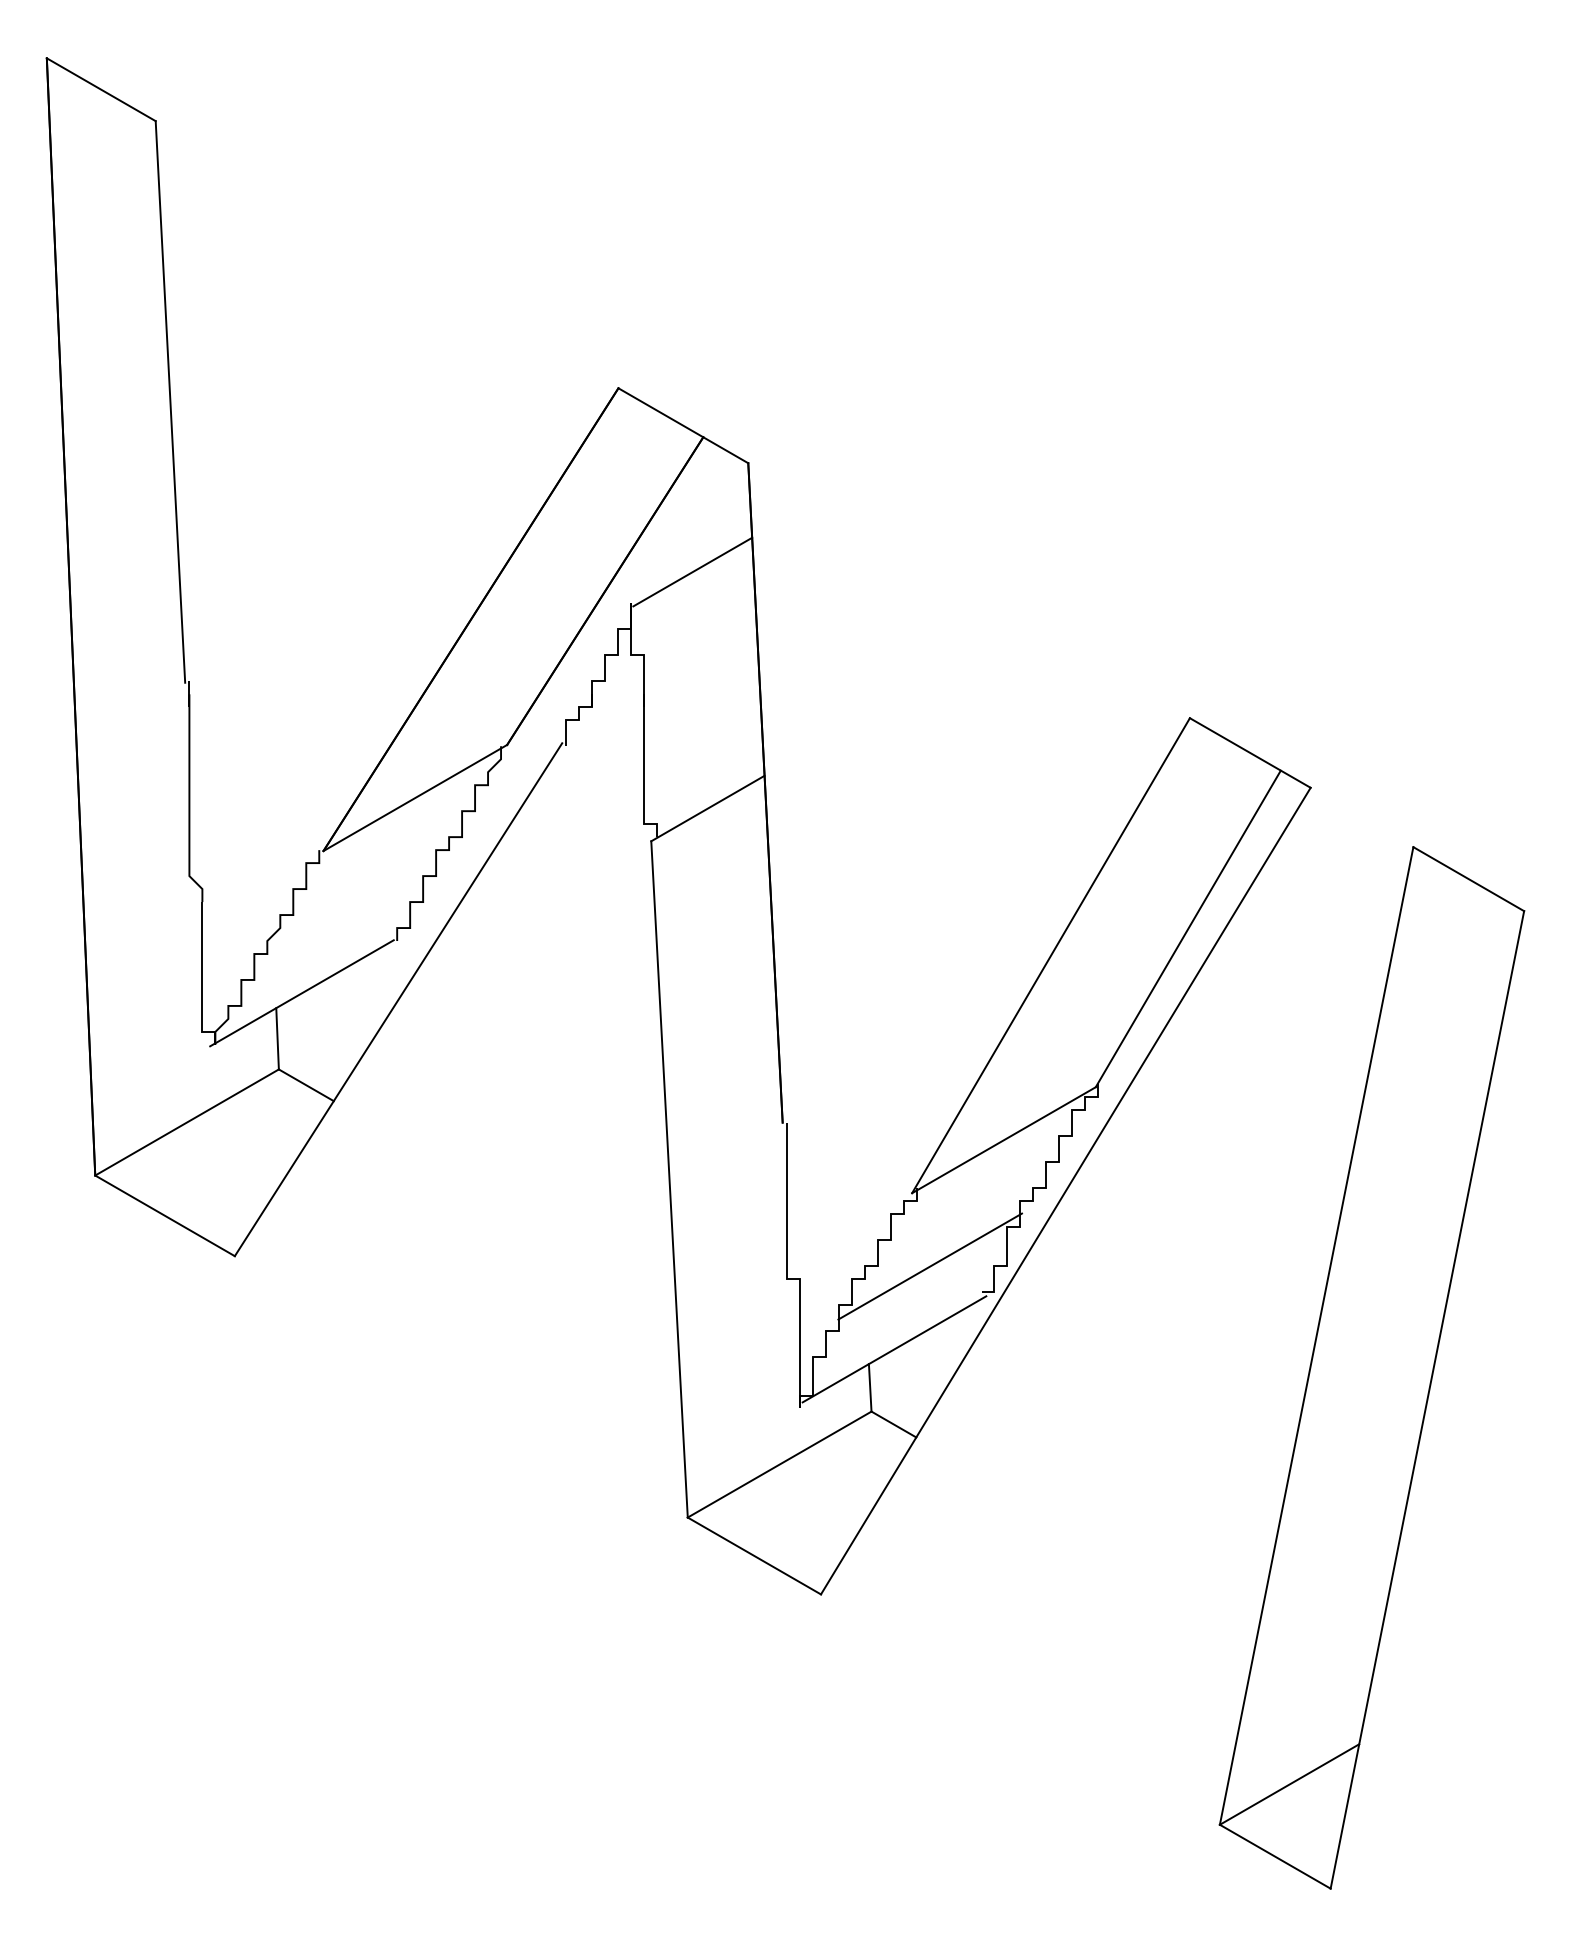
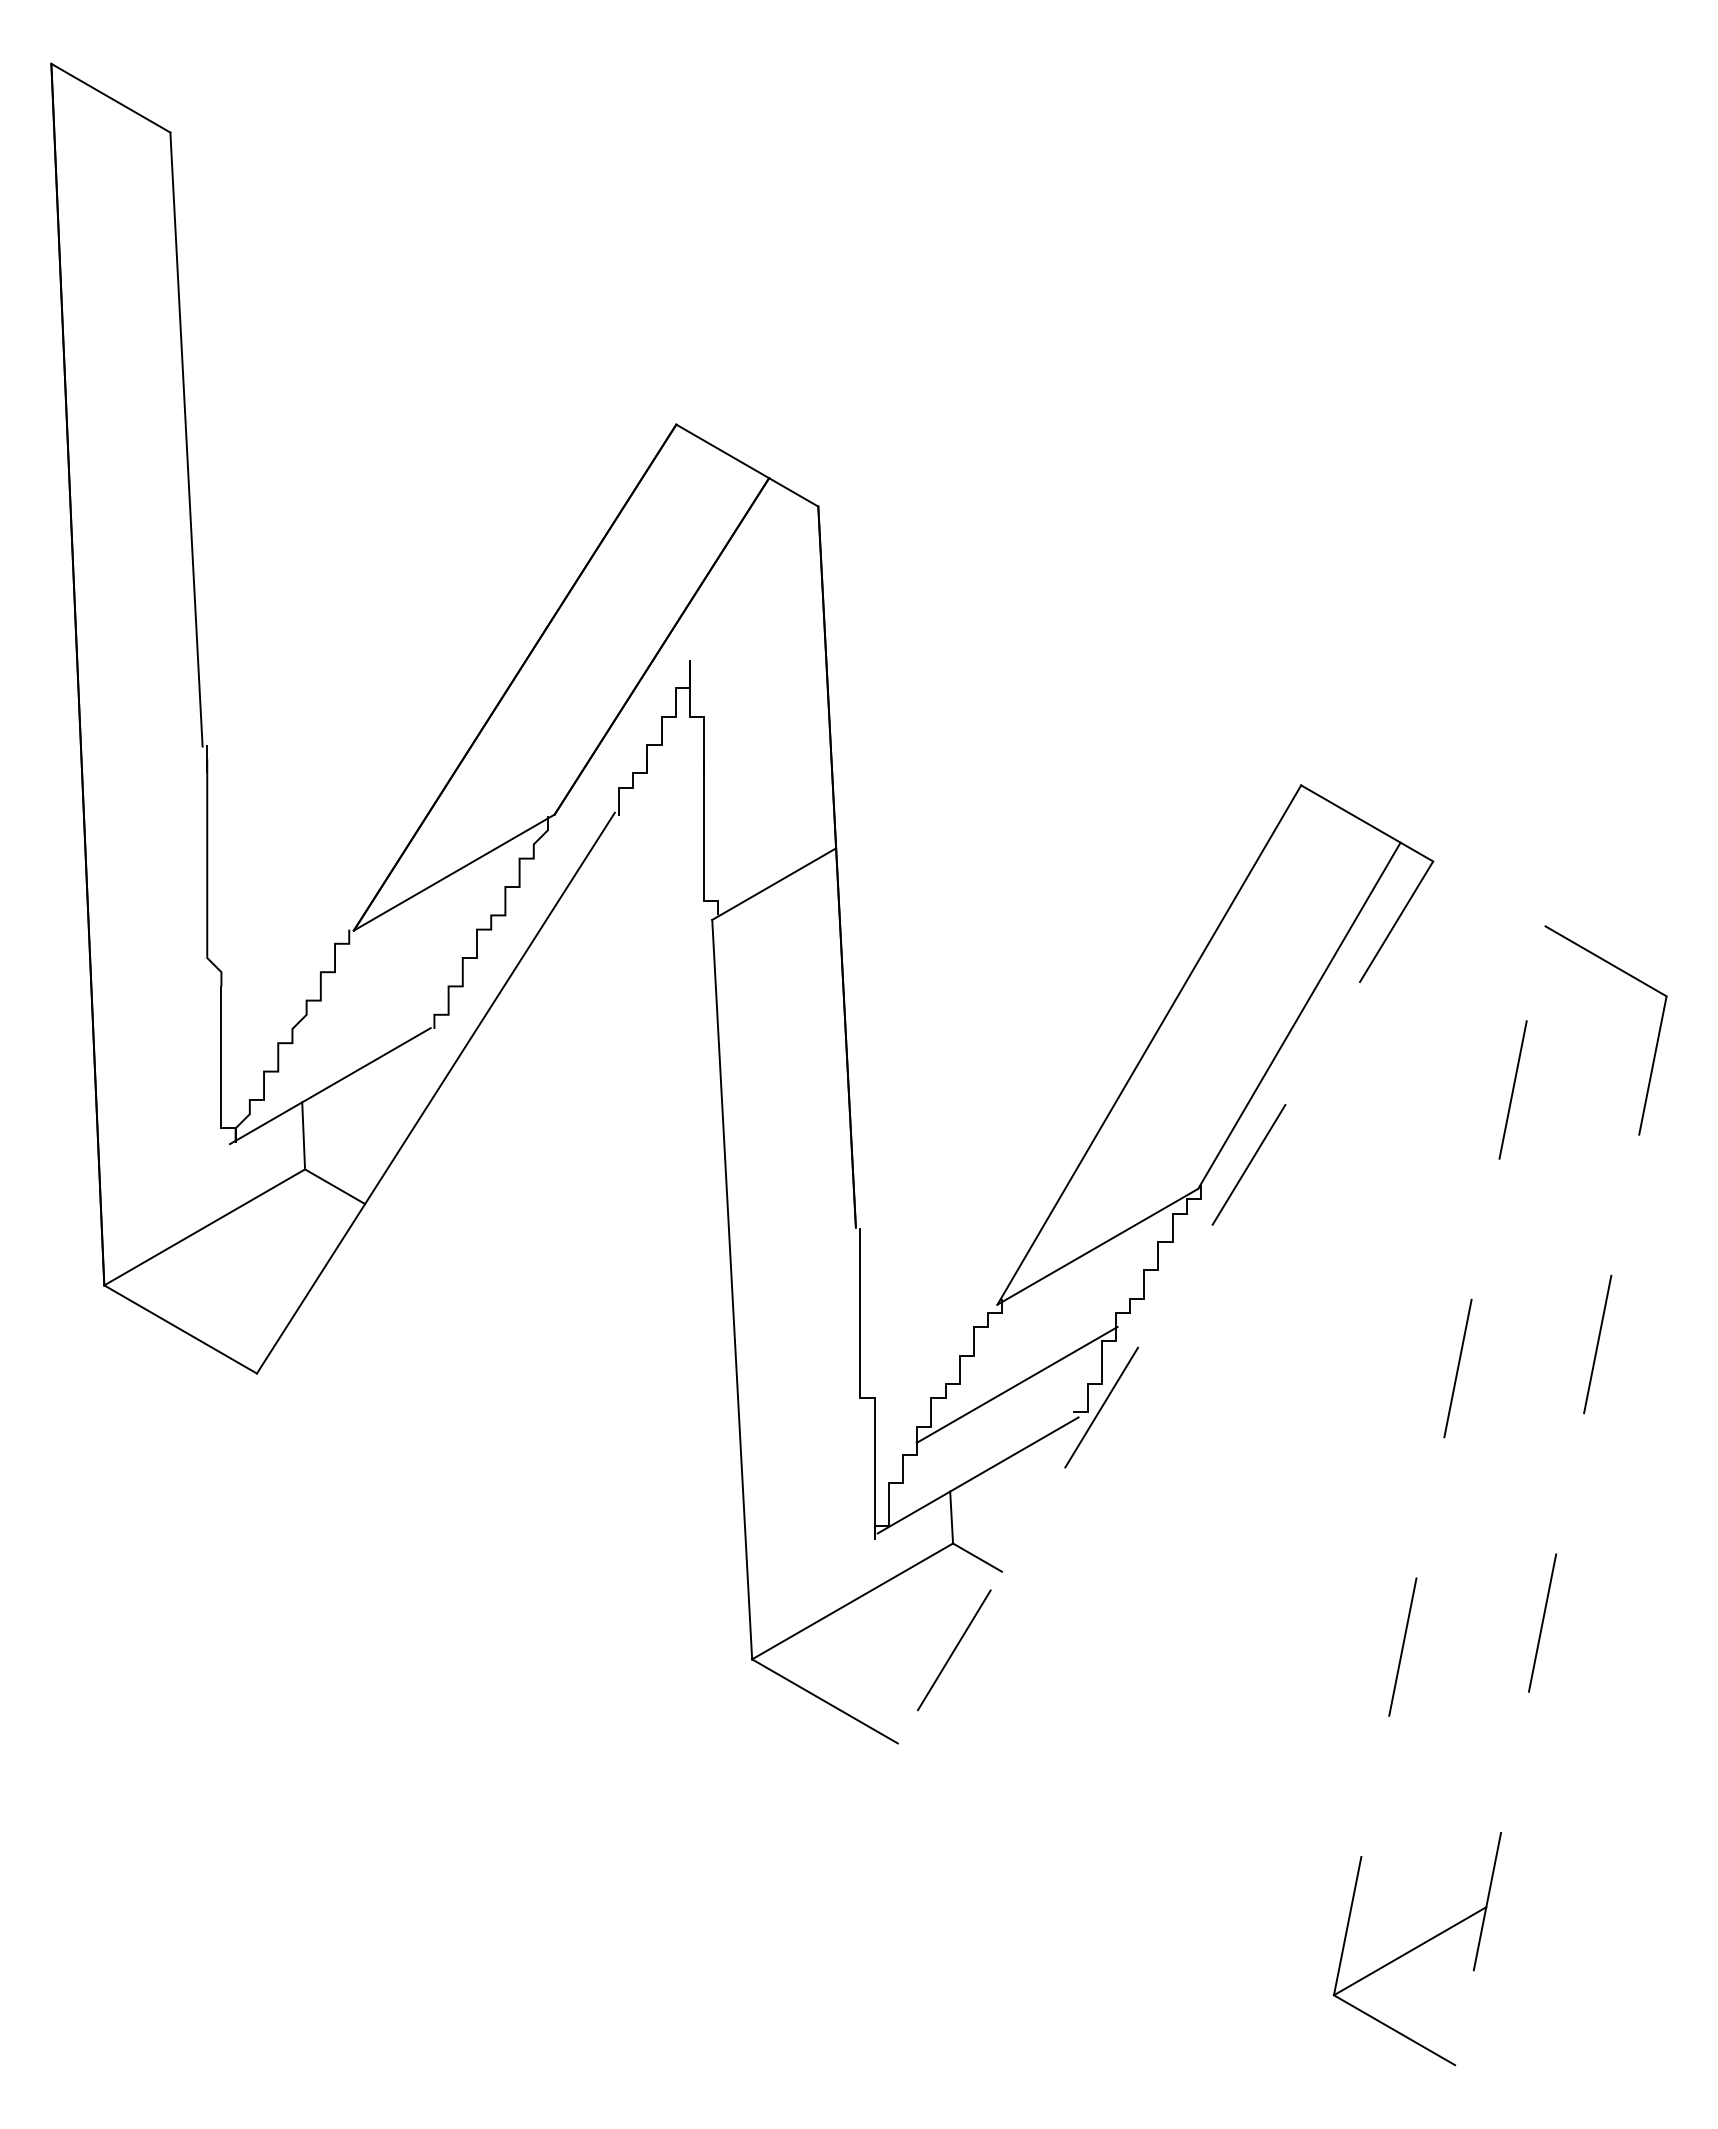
line: (692, 571) -> (757, 625), removed
line: (1065, 1191) -> (1165, 1302), solid -> dashed
line: (1316, 1335) -> (1439, 1460), solid -> dashed
line: (1427, 1399) -> (1560, 1530), solid -> dashed

